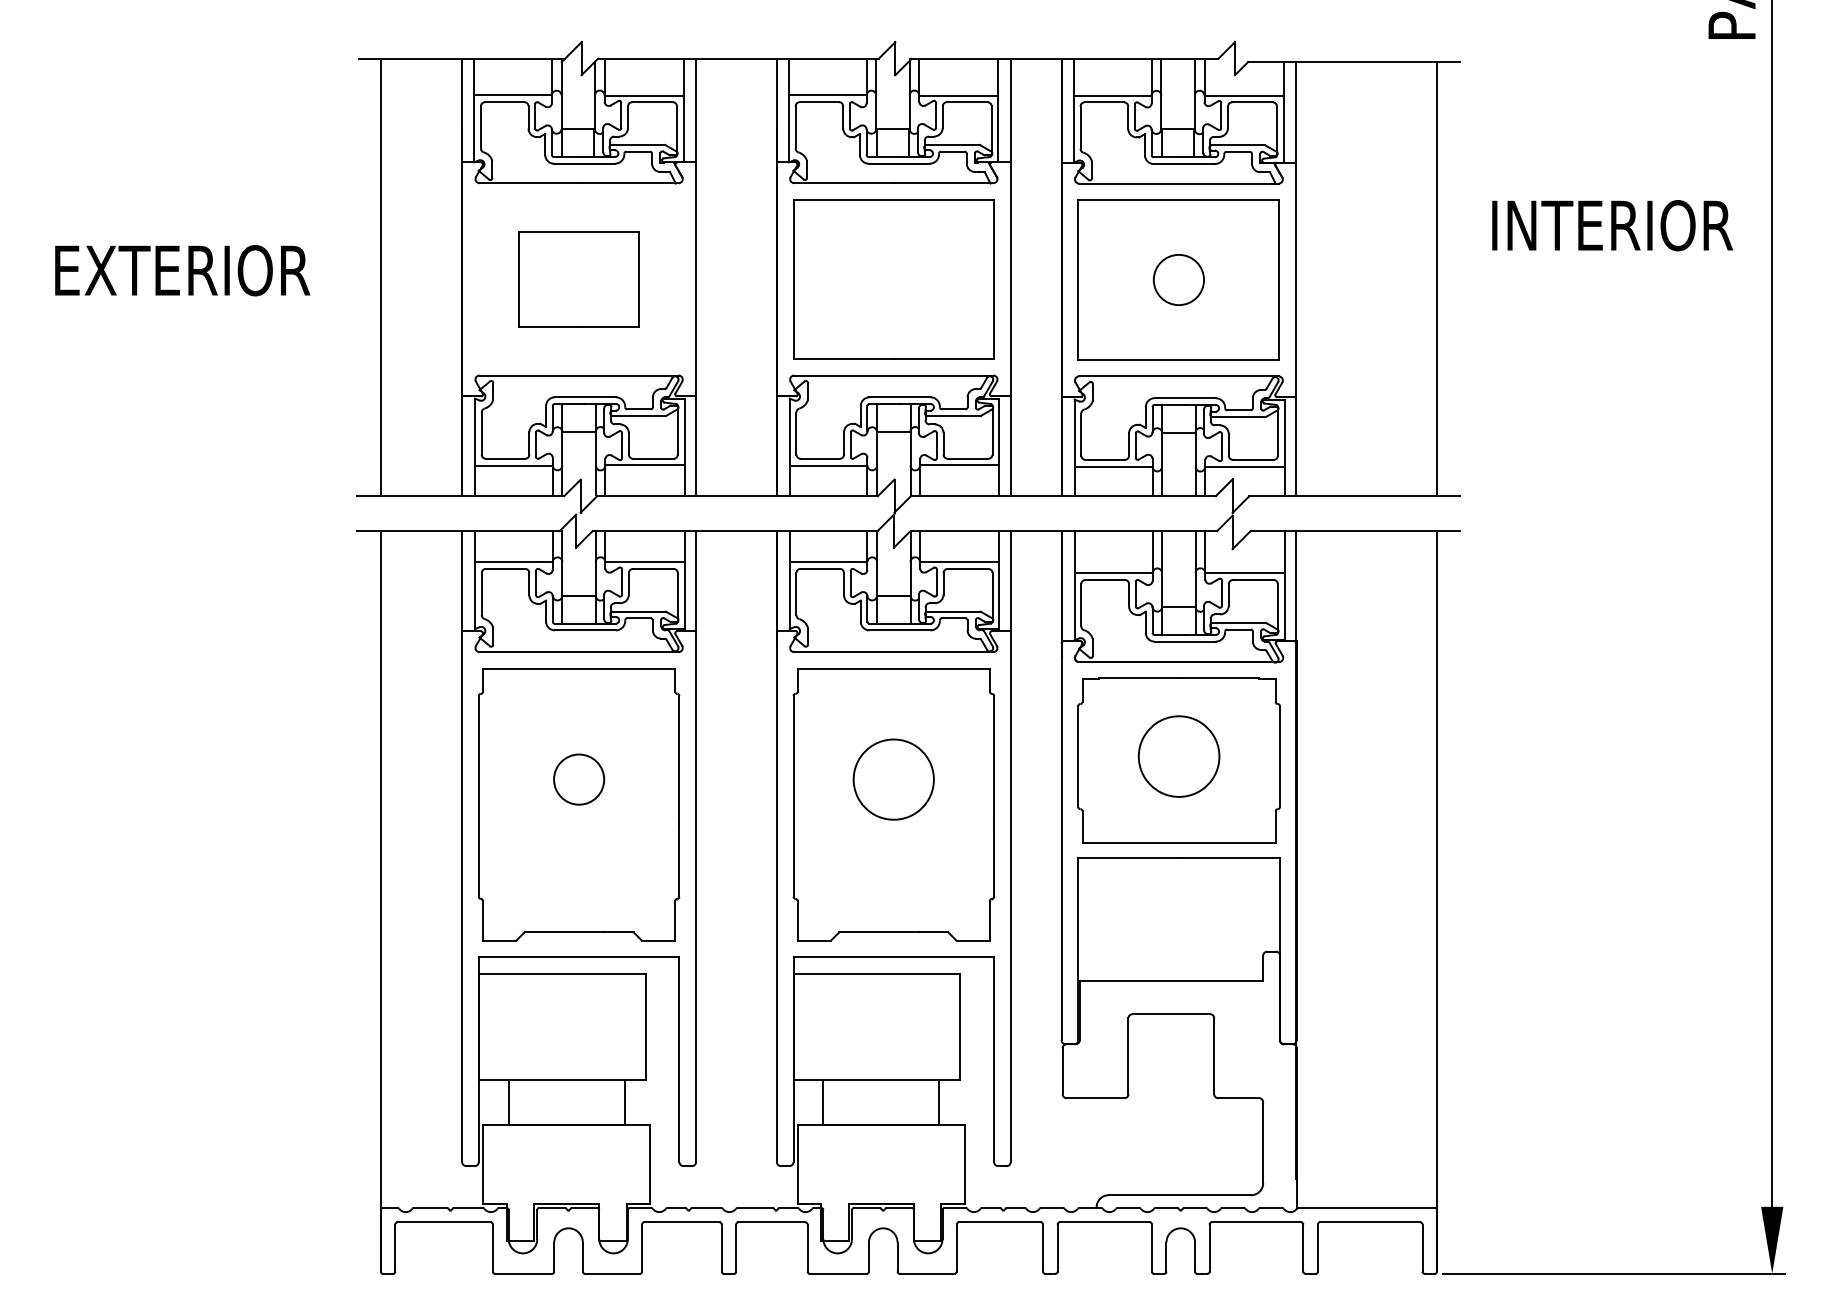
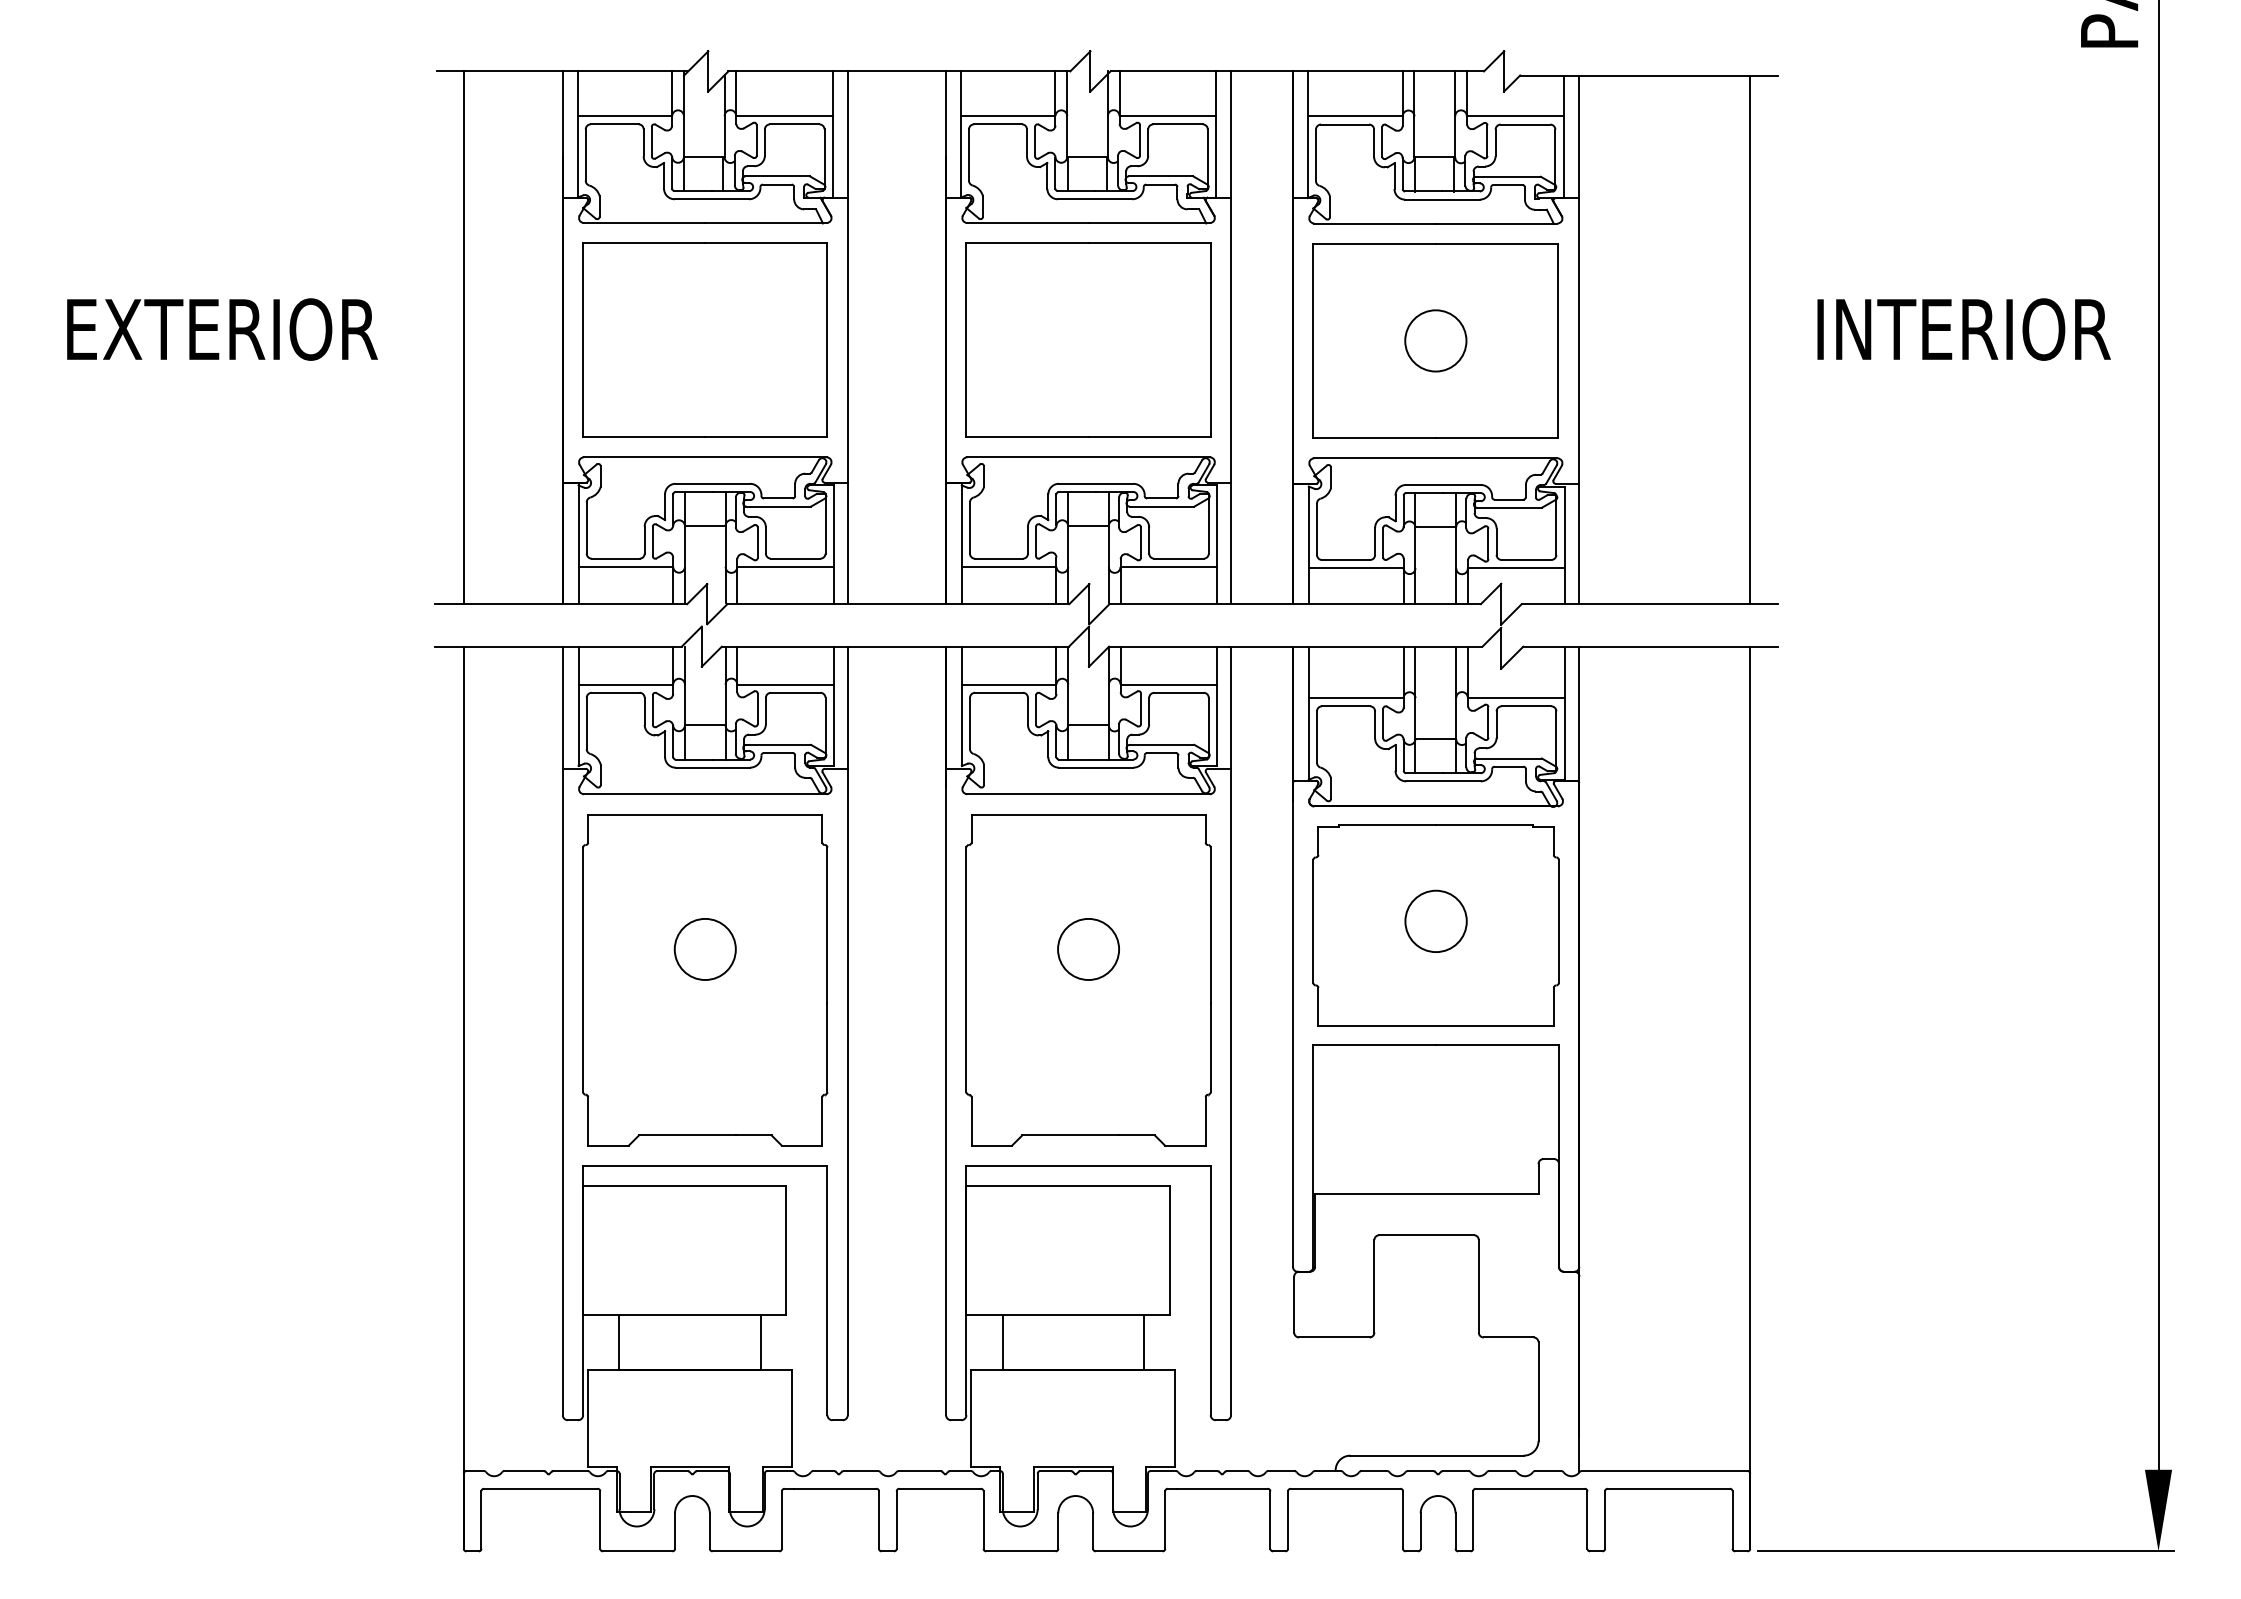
text: (1612, 225) -> (1963, 329), moved
part: (578, 279) -> (704, 340), size x1.67
circle: (1178, 756) -> (1435, 921), size x0.62
circle: (893, 779) -> (1088, 949), size x0.62

